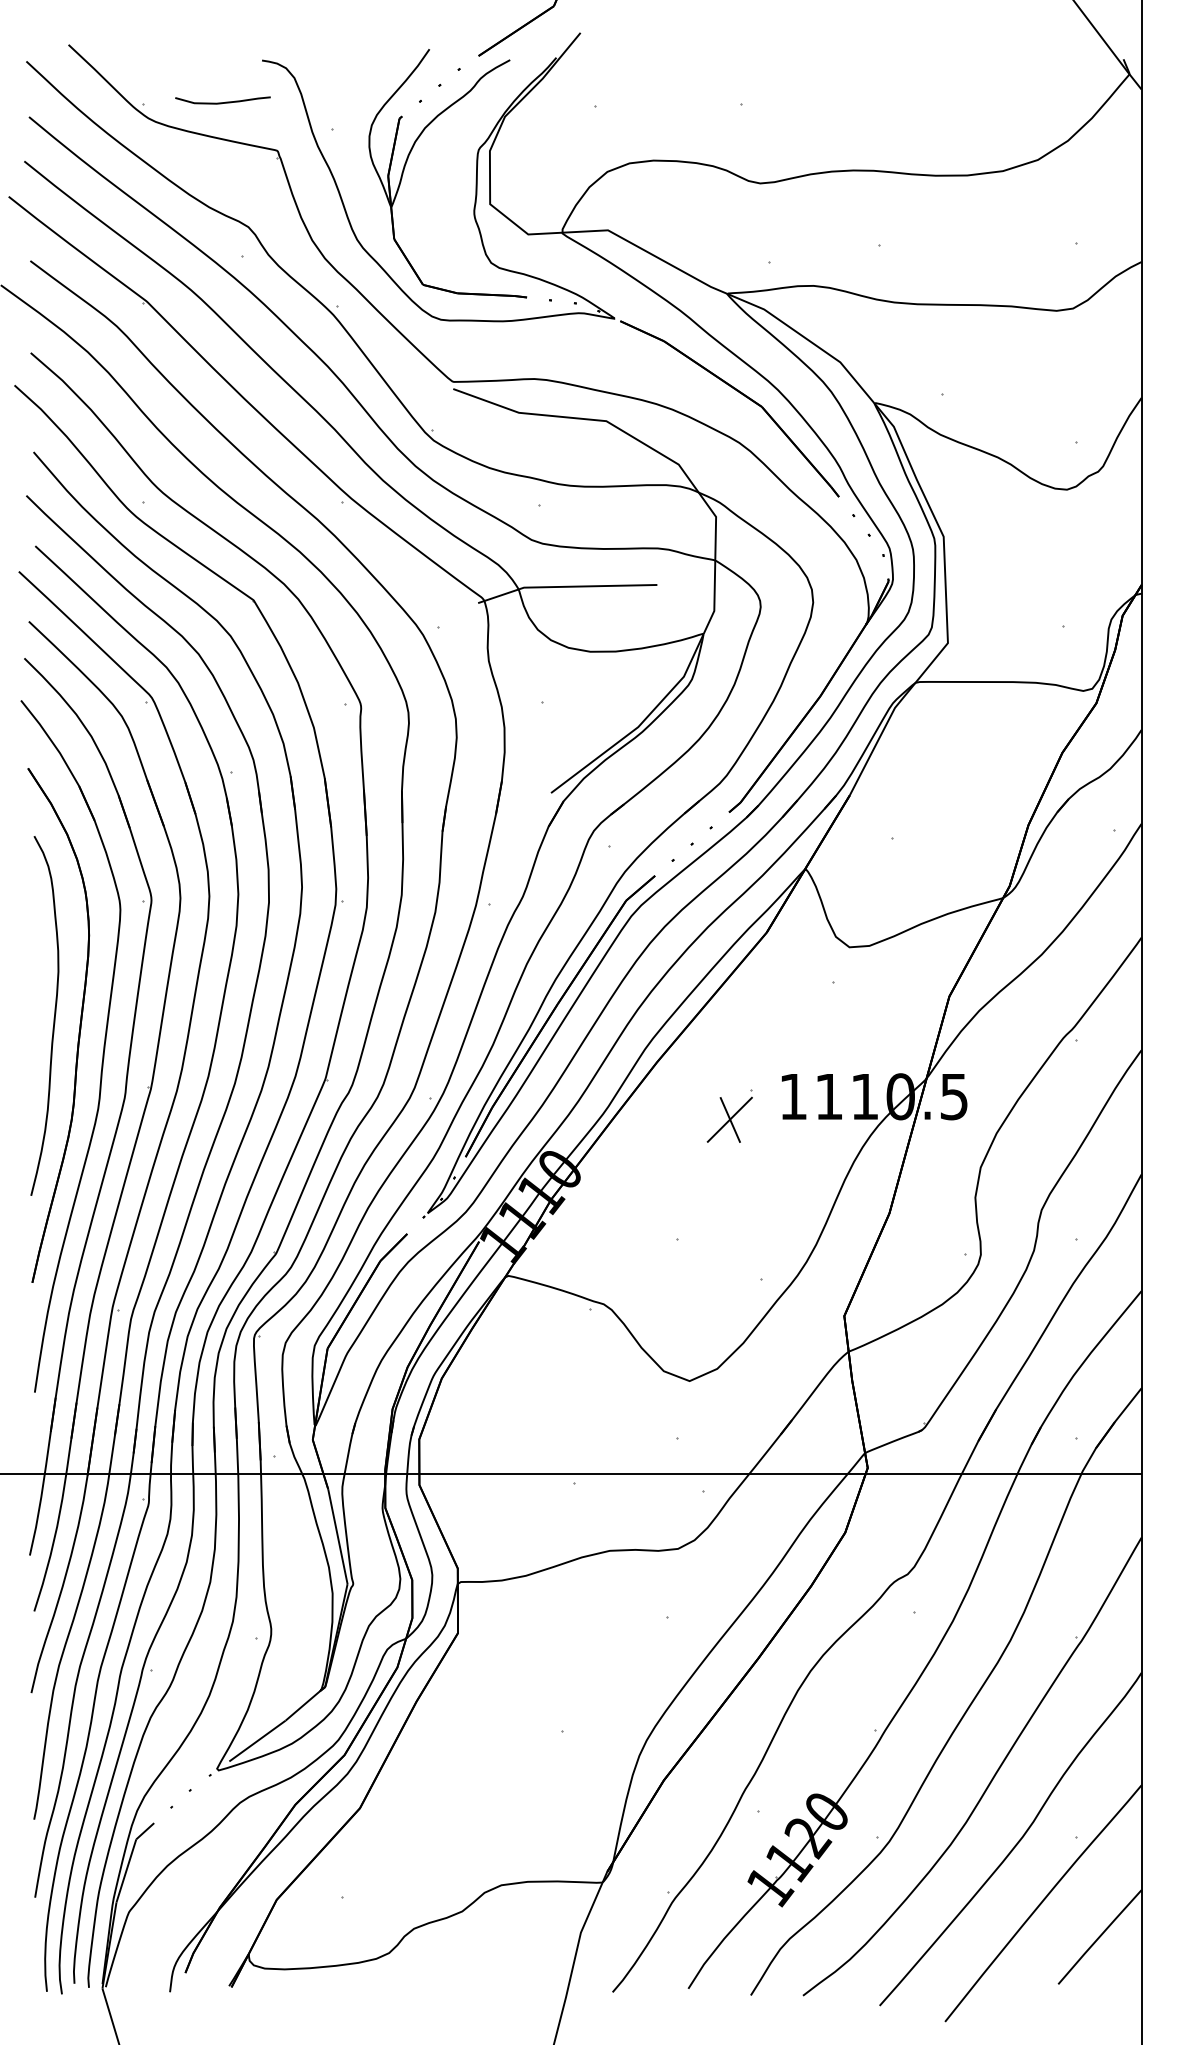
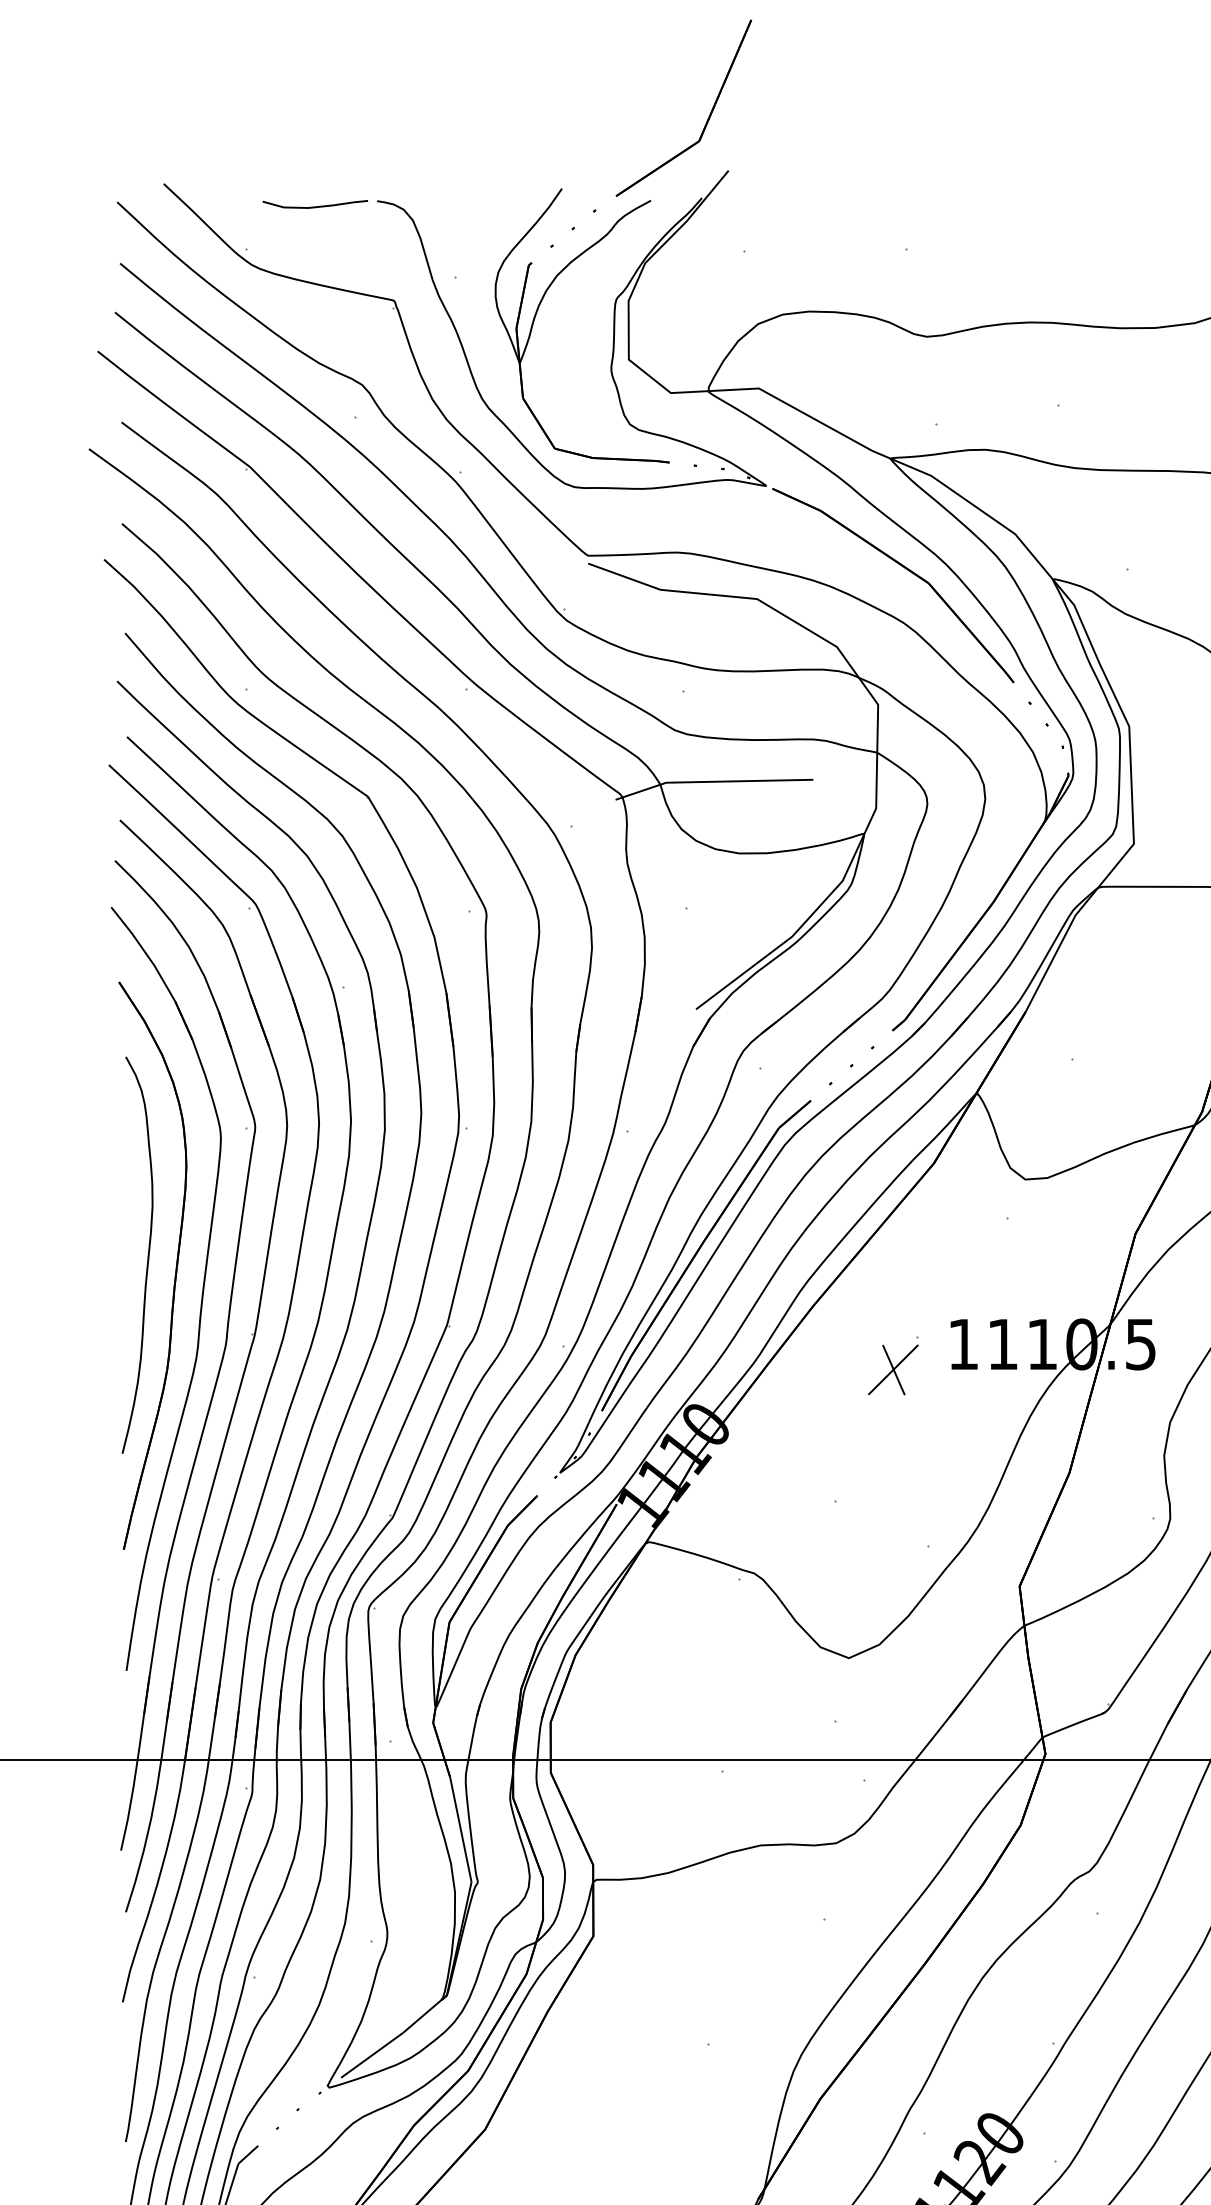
curve: (222, 102) -> (314, 206), moved

